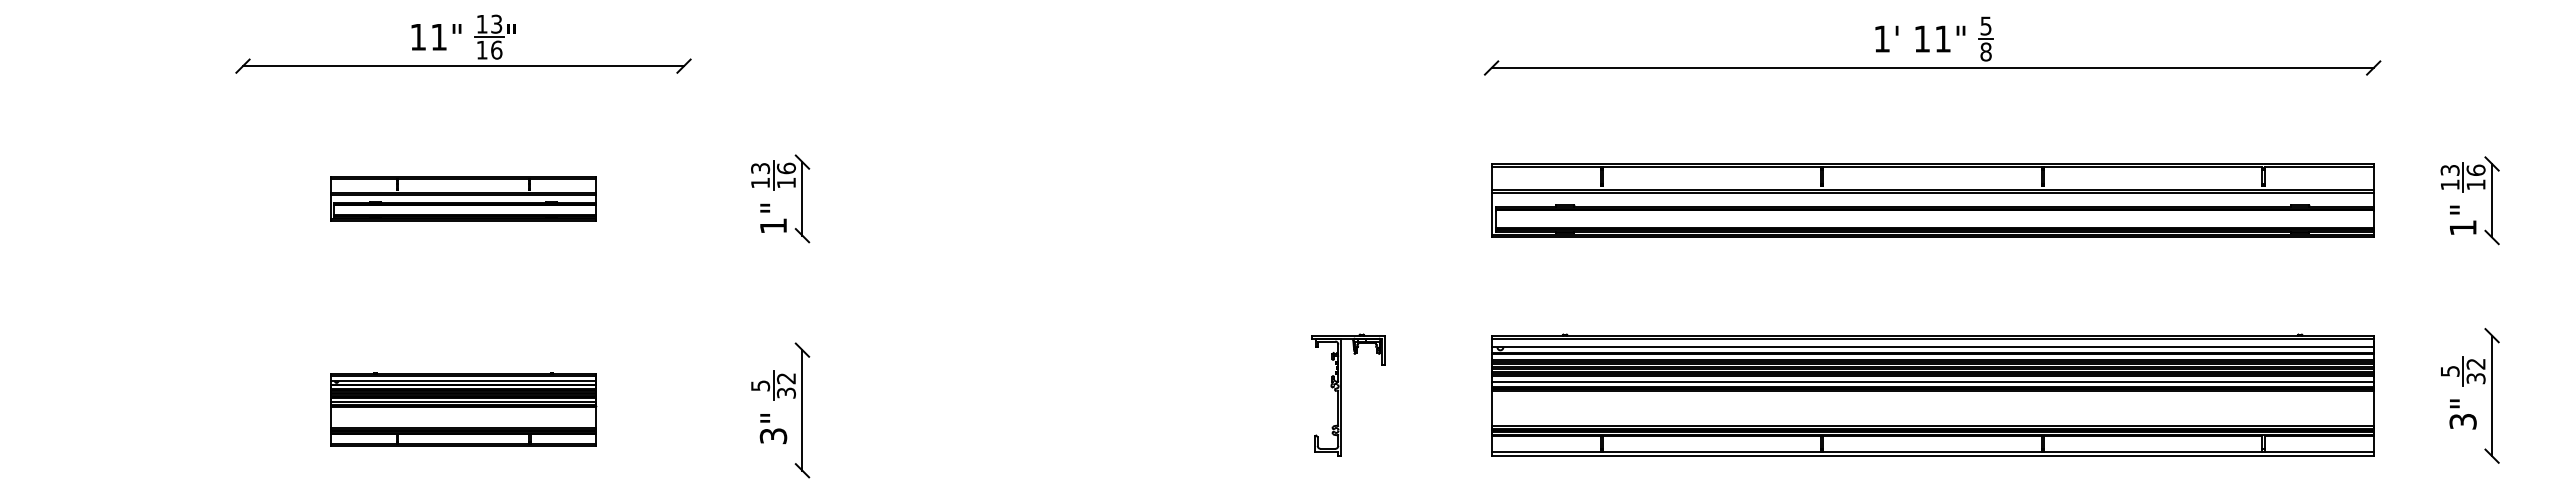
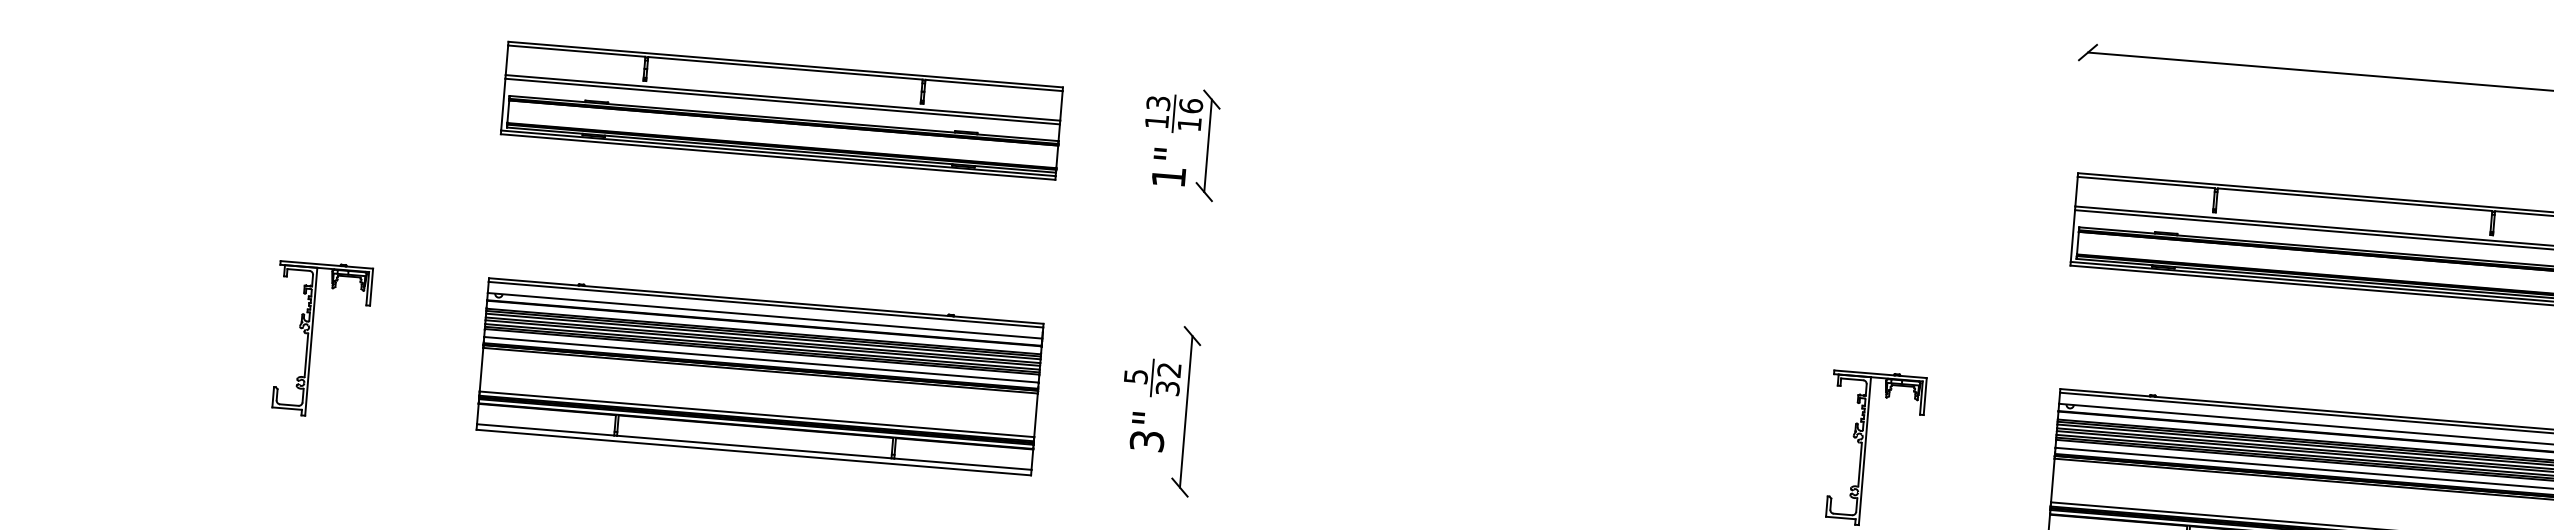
part: (463, 198) -> (781, 110), size x1.67
part: (113, 409) -> (320, 339), added
part: (463, 409) -> (760, 375), size x1.67

